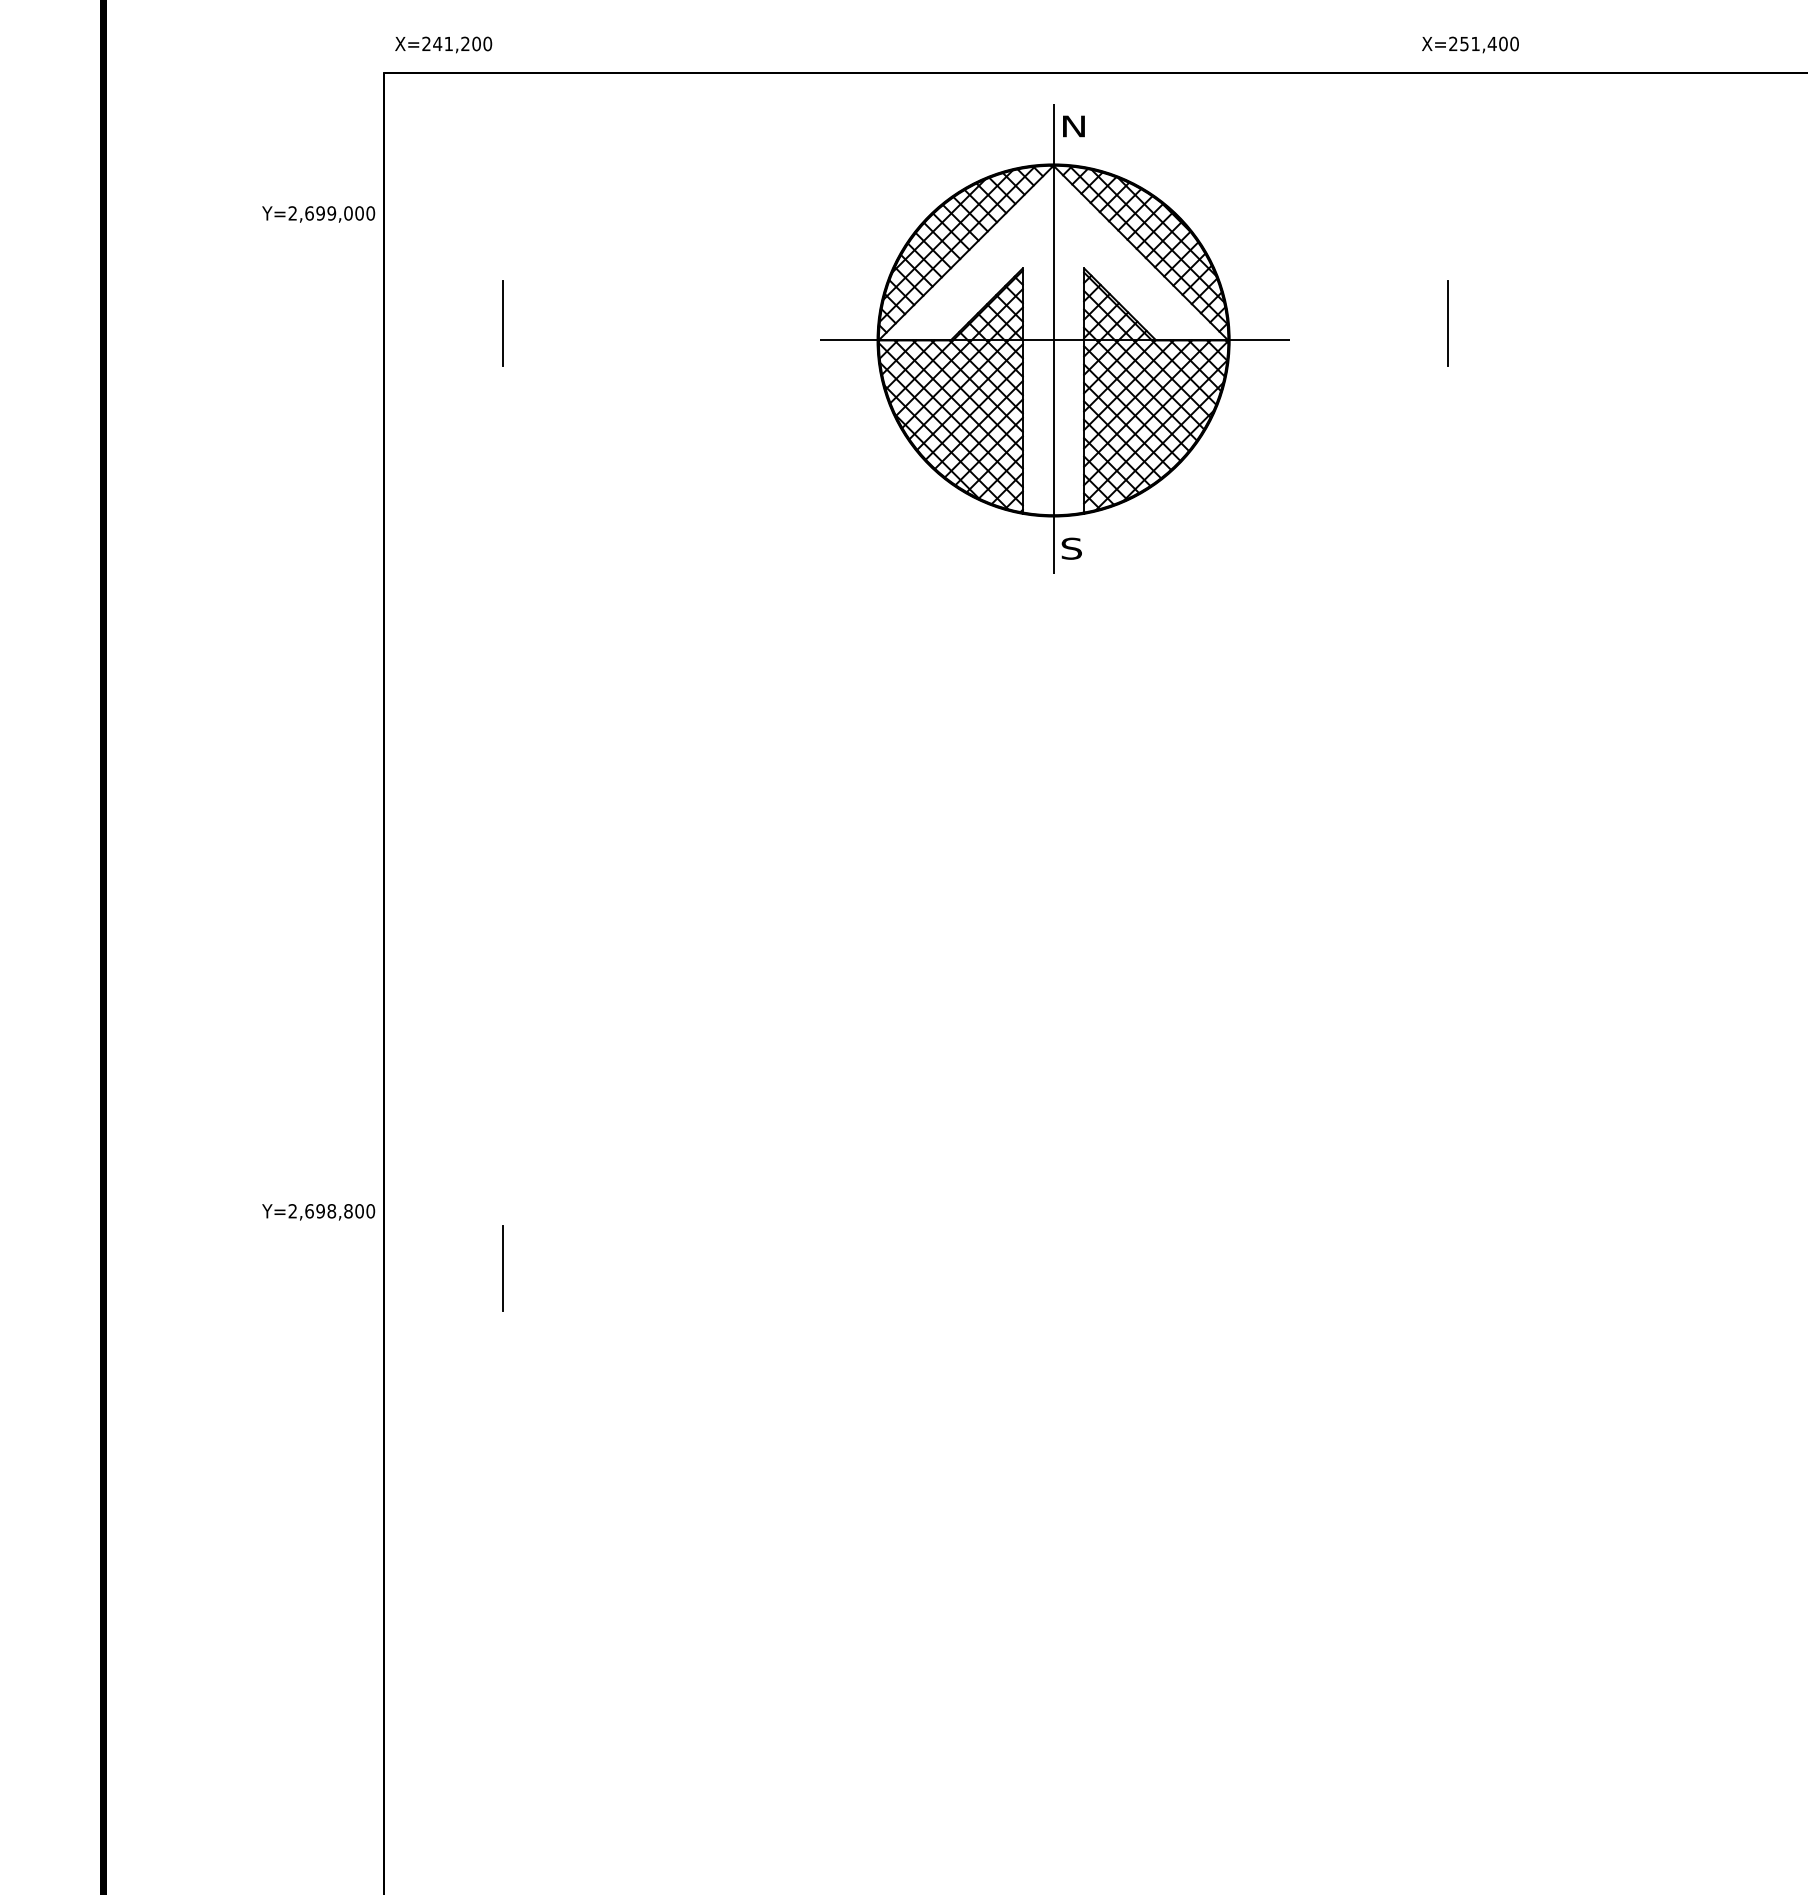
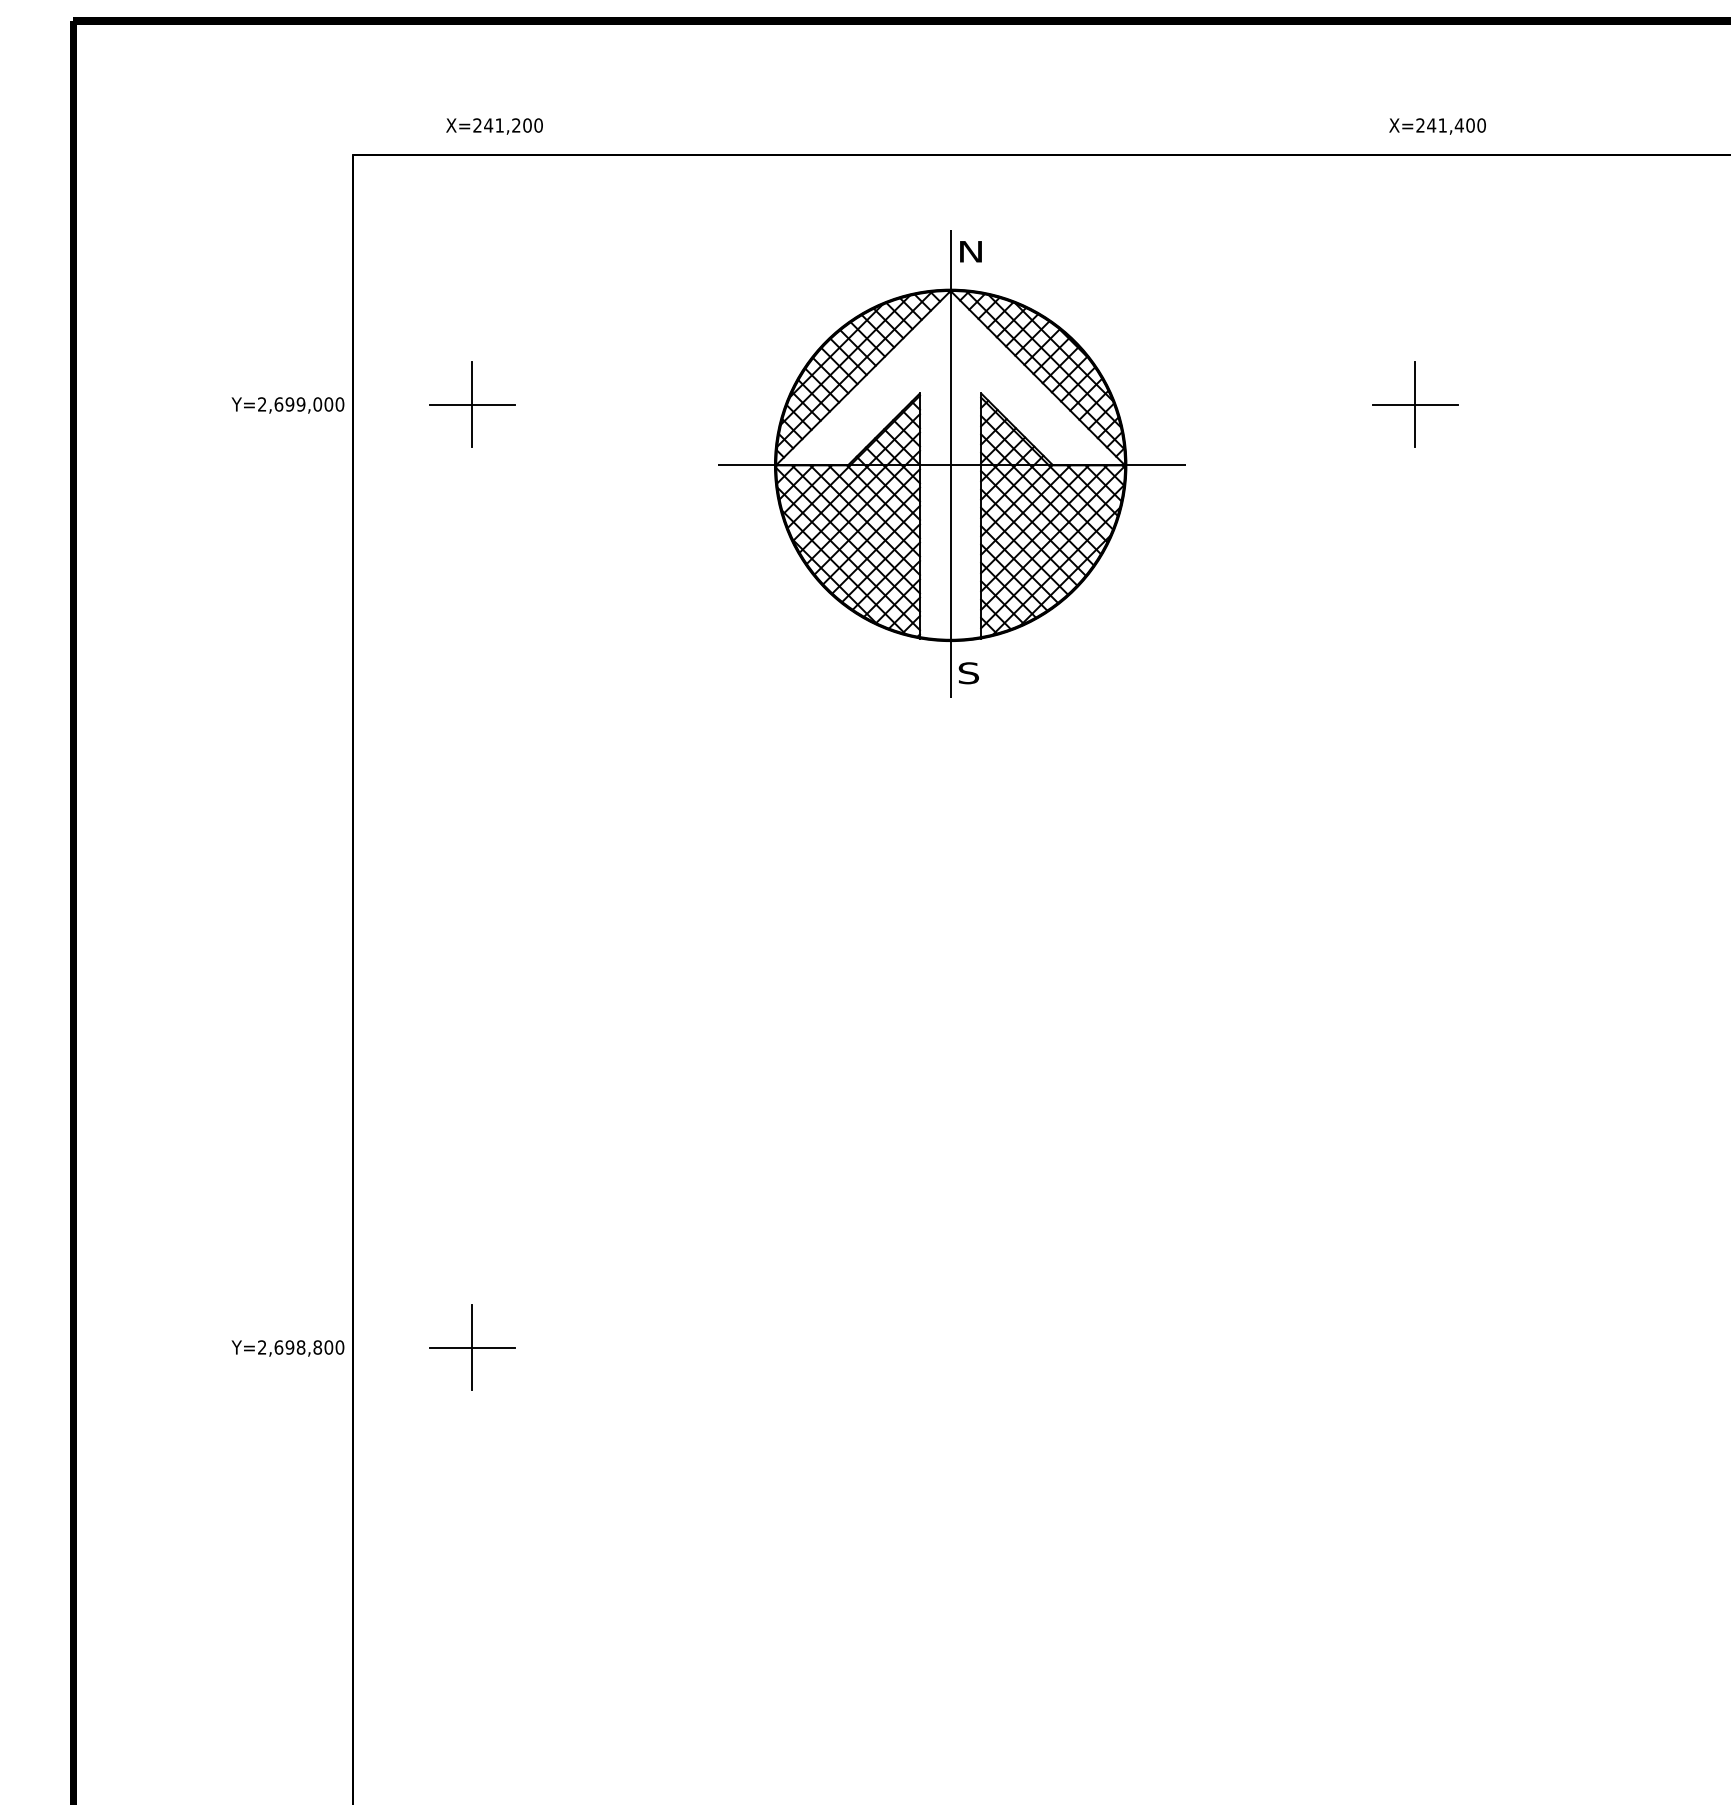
text: (443, 44) -> (494, 126), moved
text: (1464, 44) -> (1431, 126), X=251,400 -> X=241,400
text: (318, 214) -> (287, 405), moved
line: (502, 323) -> (471, 404), added
line: (1447, 323) -> (1414, 404), added
part: (1054, 338) -> (951, 463), moved
text: (318, 1212) -> (287, 1348), moved
line: (502, 1268) -> (471, 1347), added

